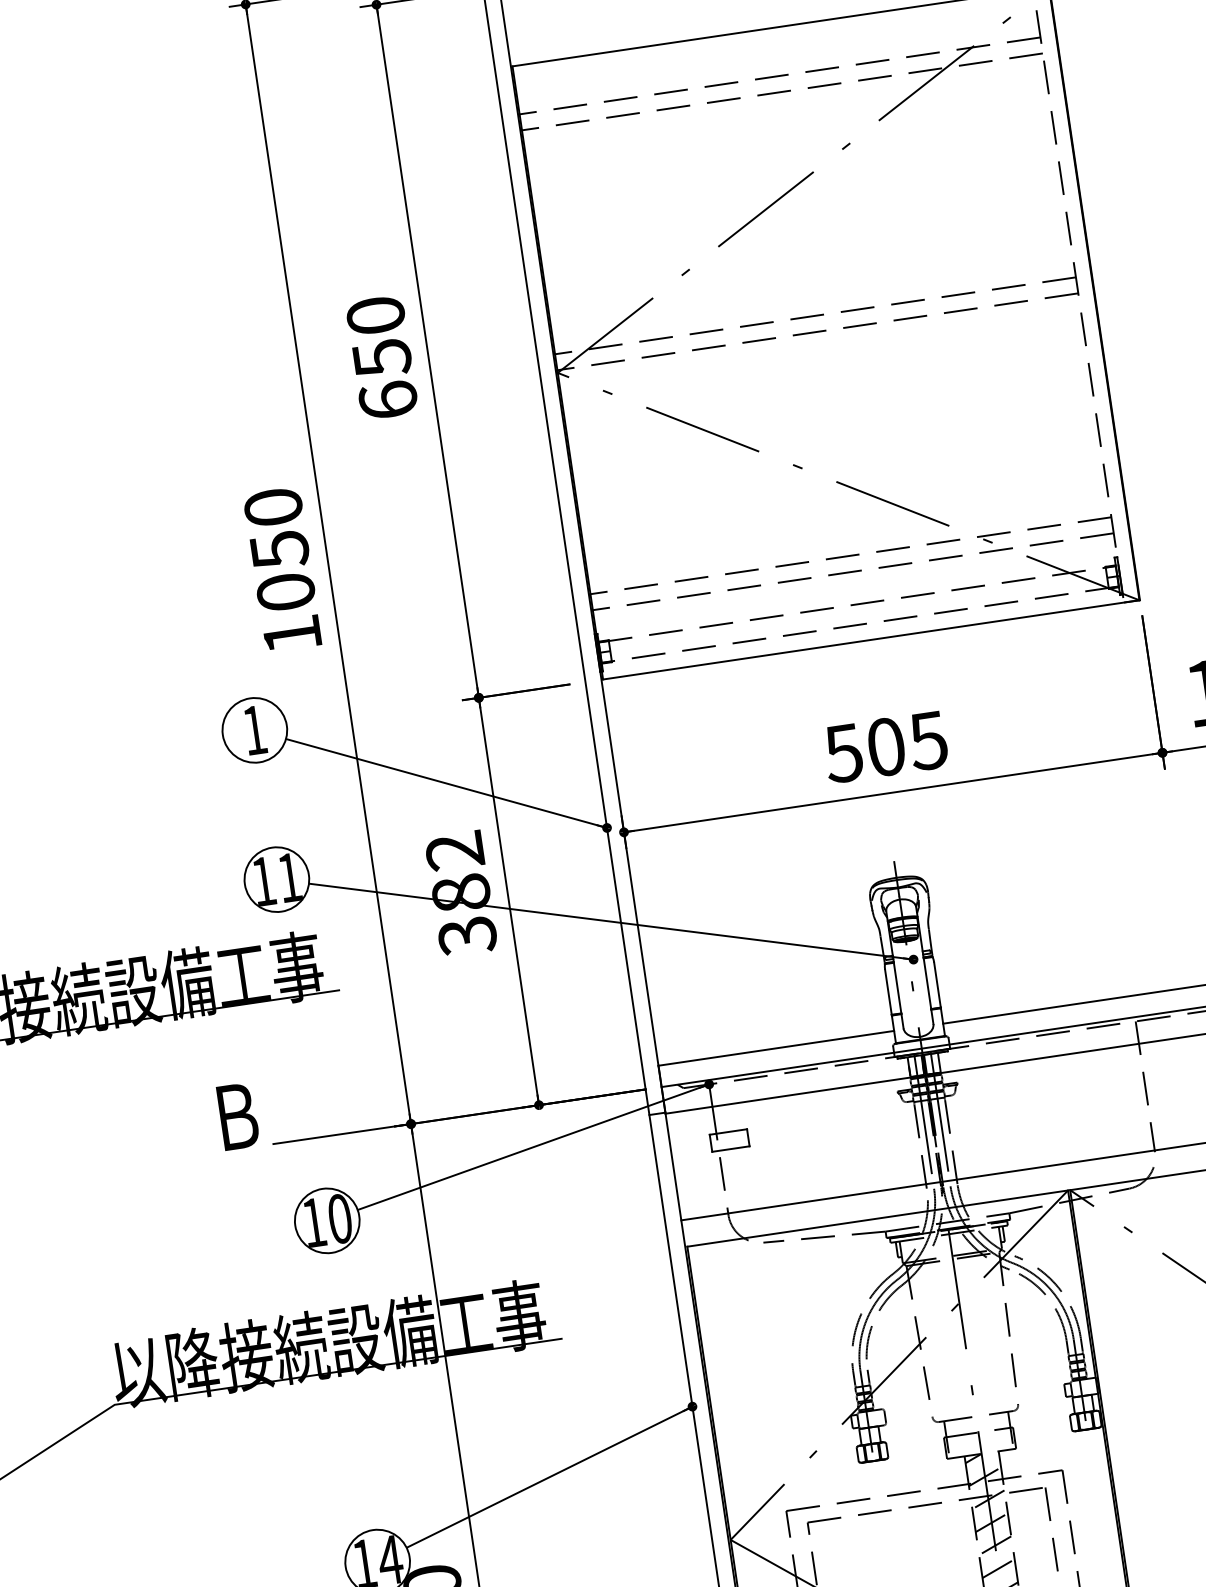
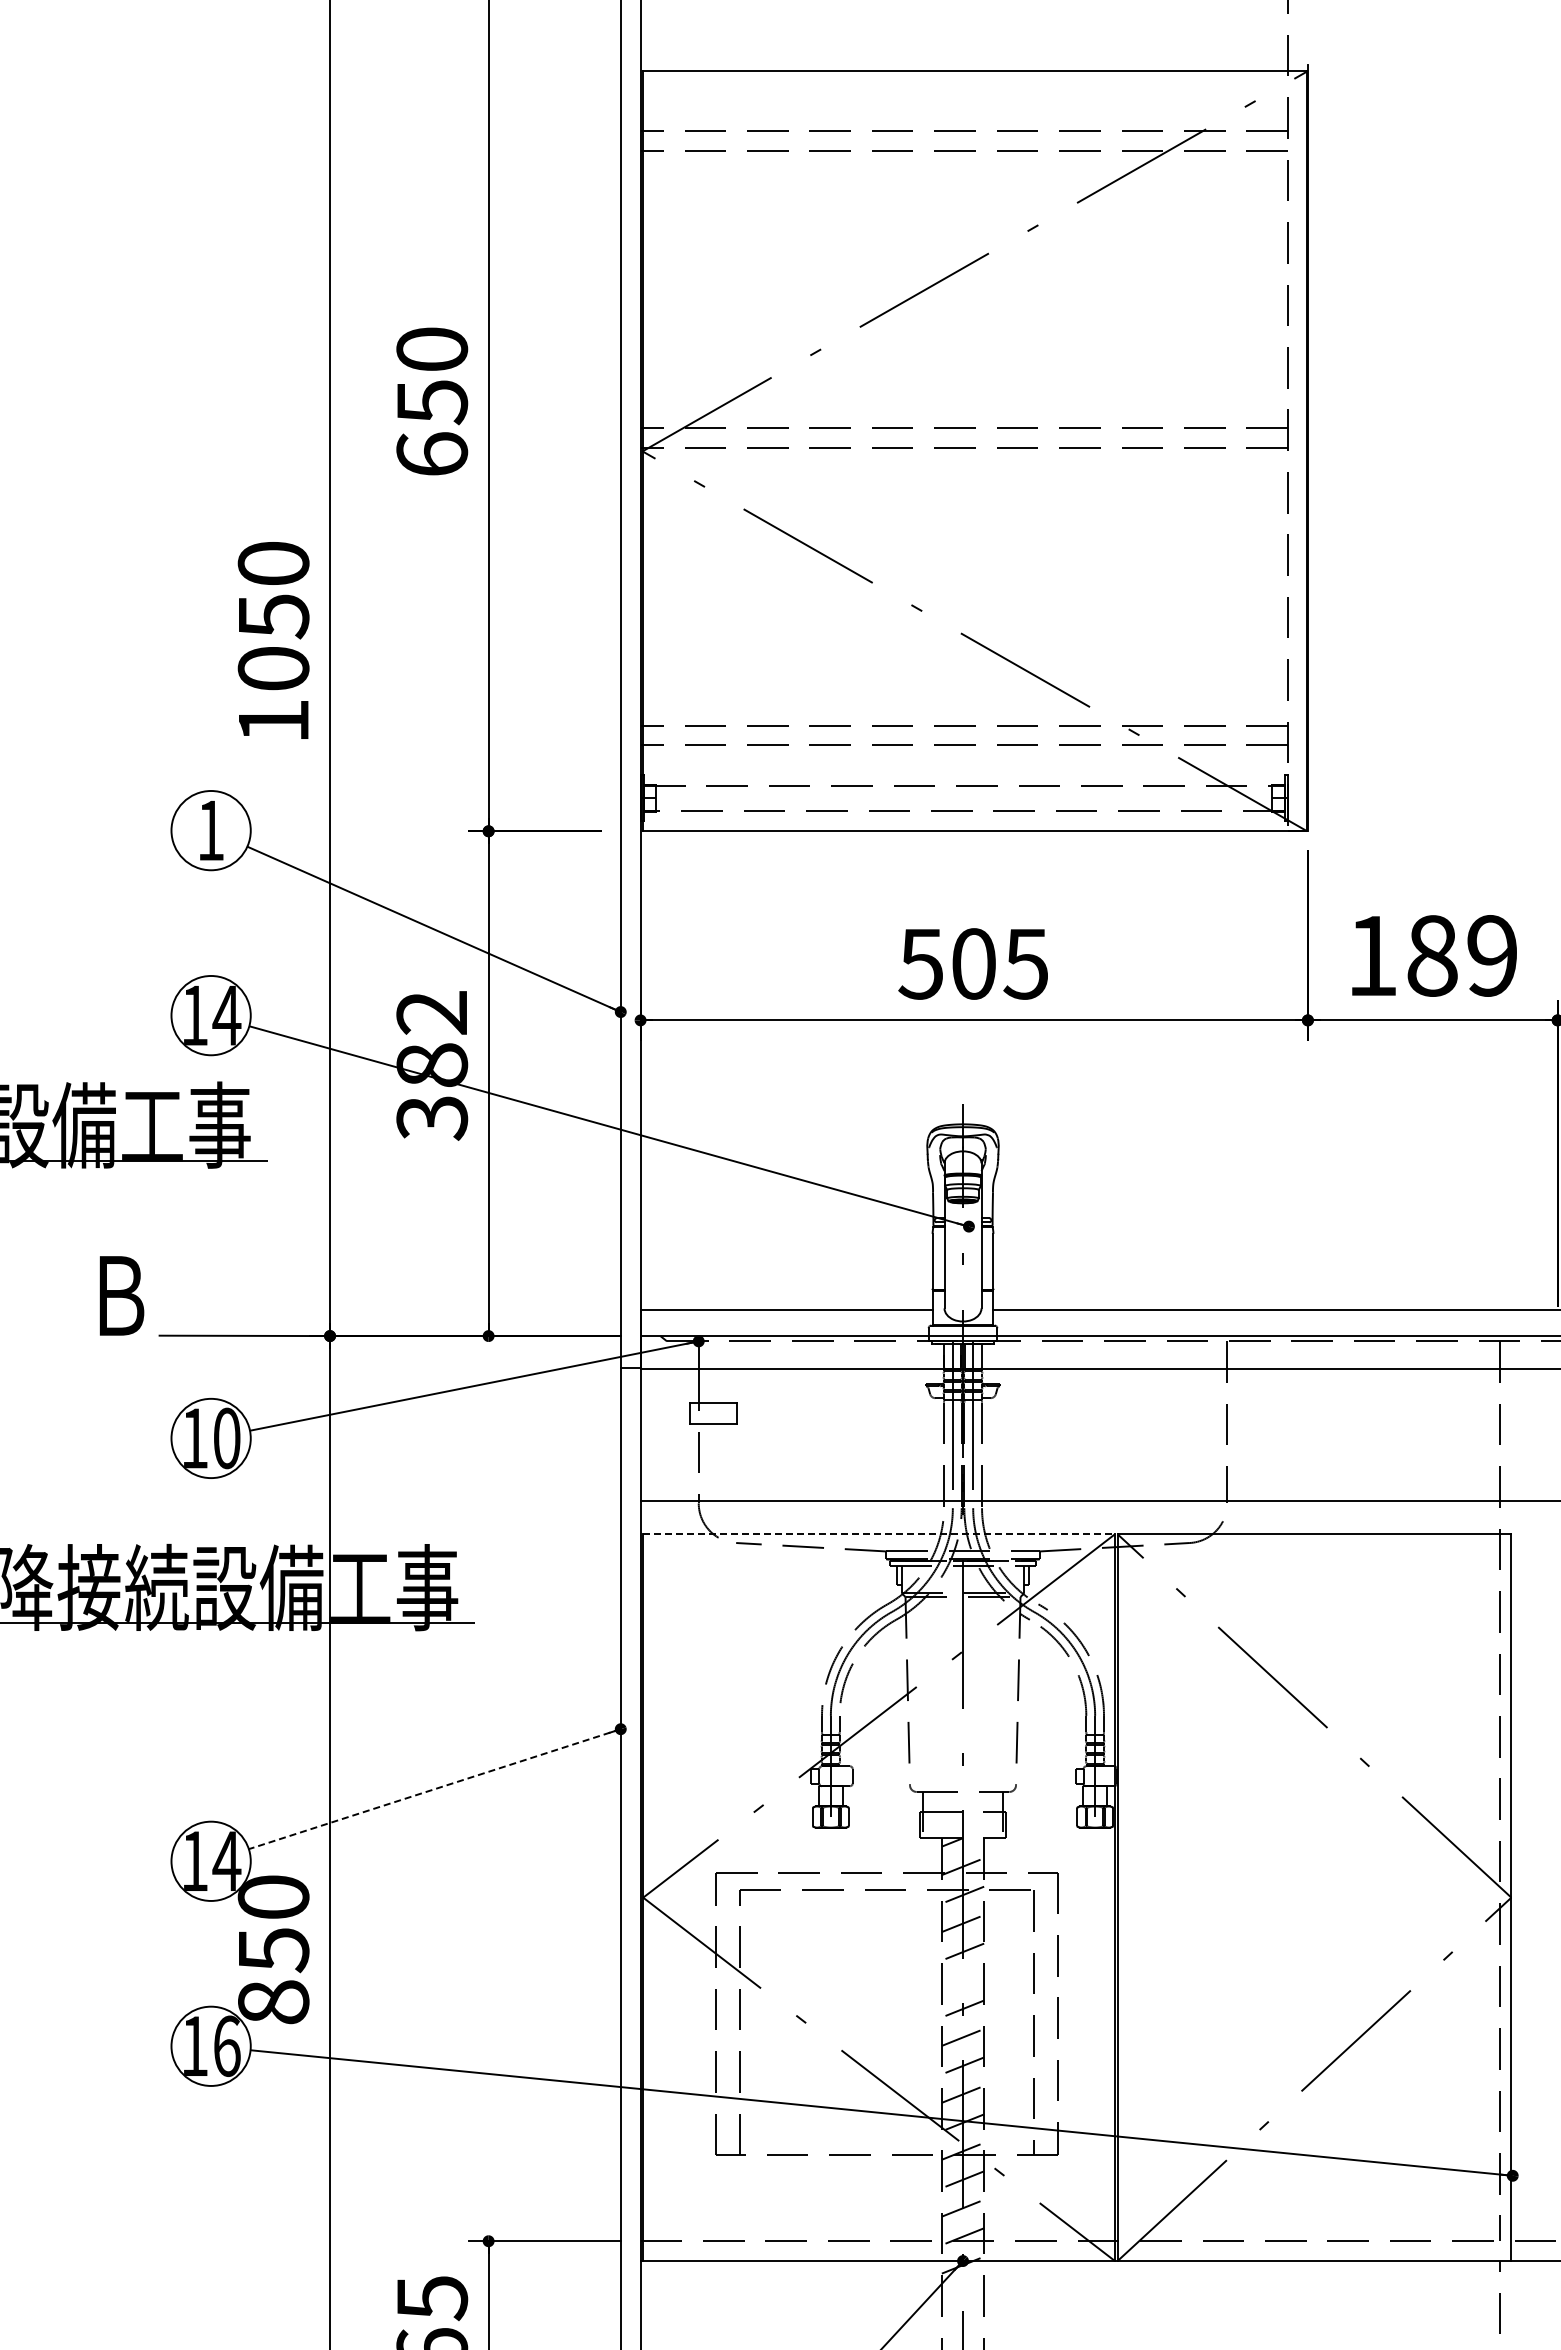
text: (289, 877) -> (226, 1015), 11 -> 14
line: (878, 1218) -> (879, 1534), solid -> dashed
line: (549, 1477) -> (434, 1789), solid -> dashed
line: (998, 1568) -> (962, 1980), removed

